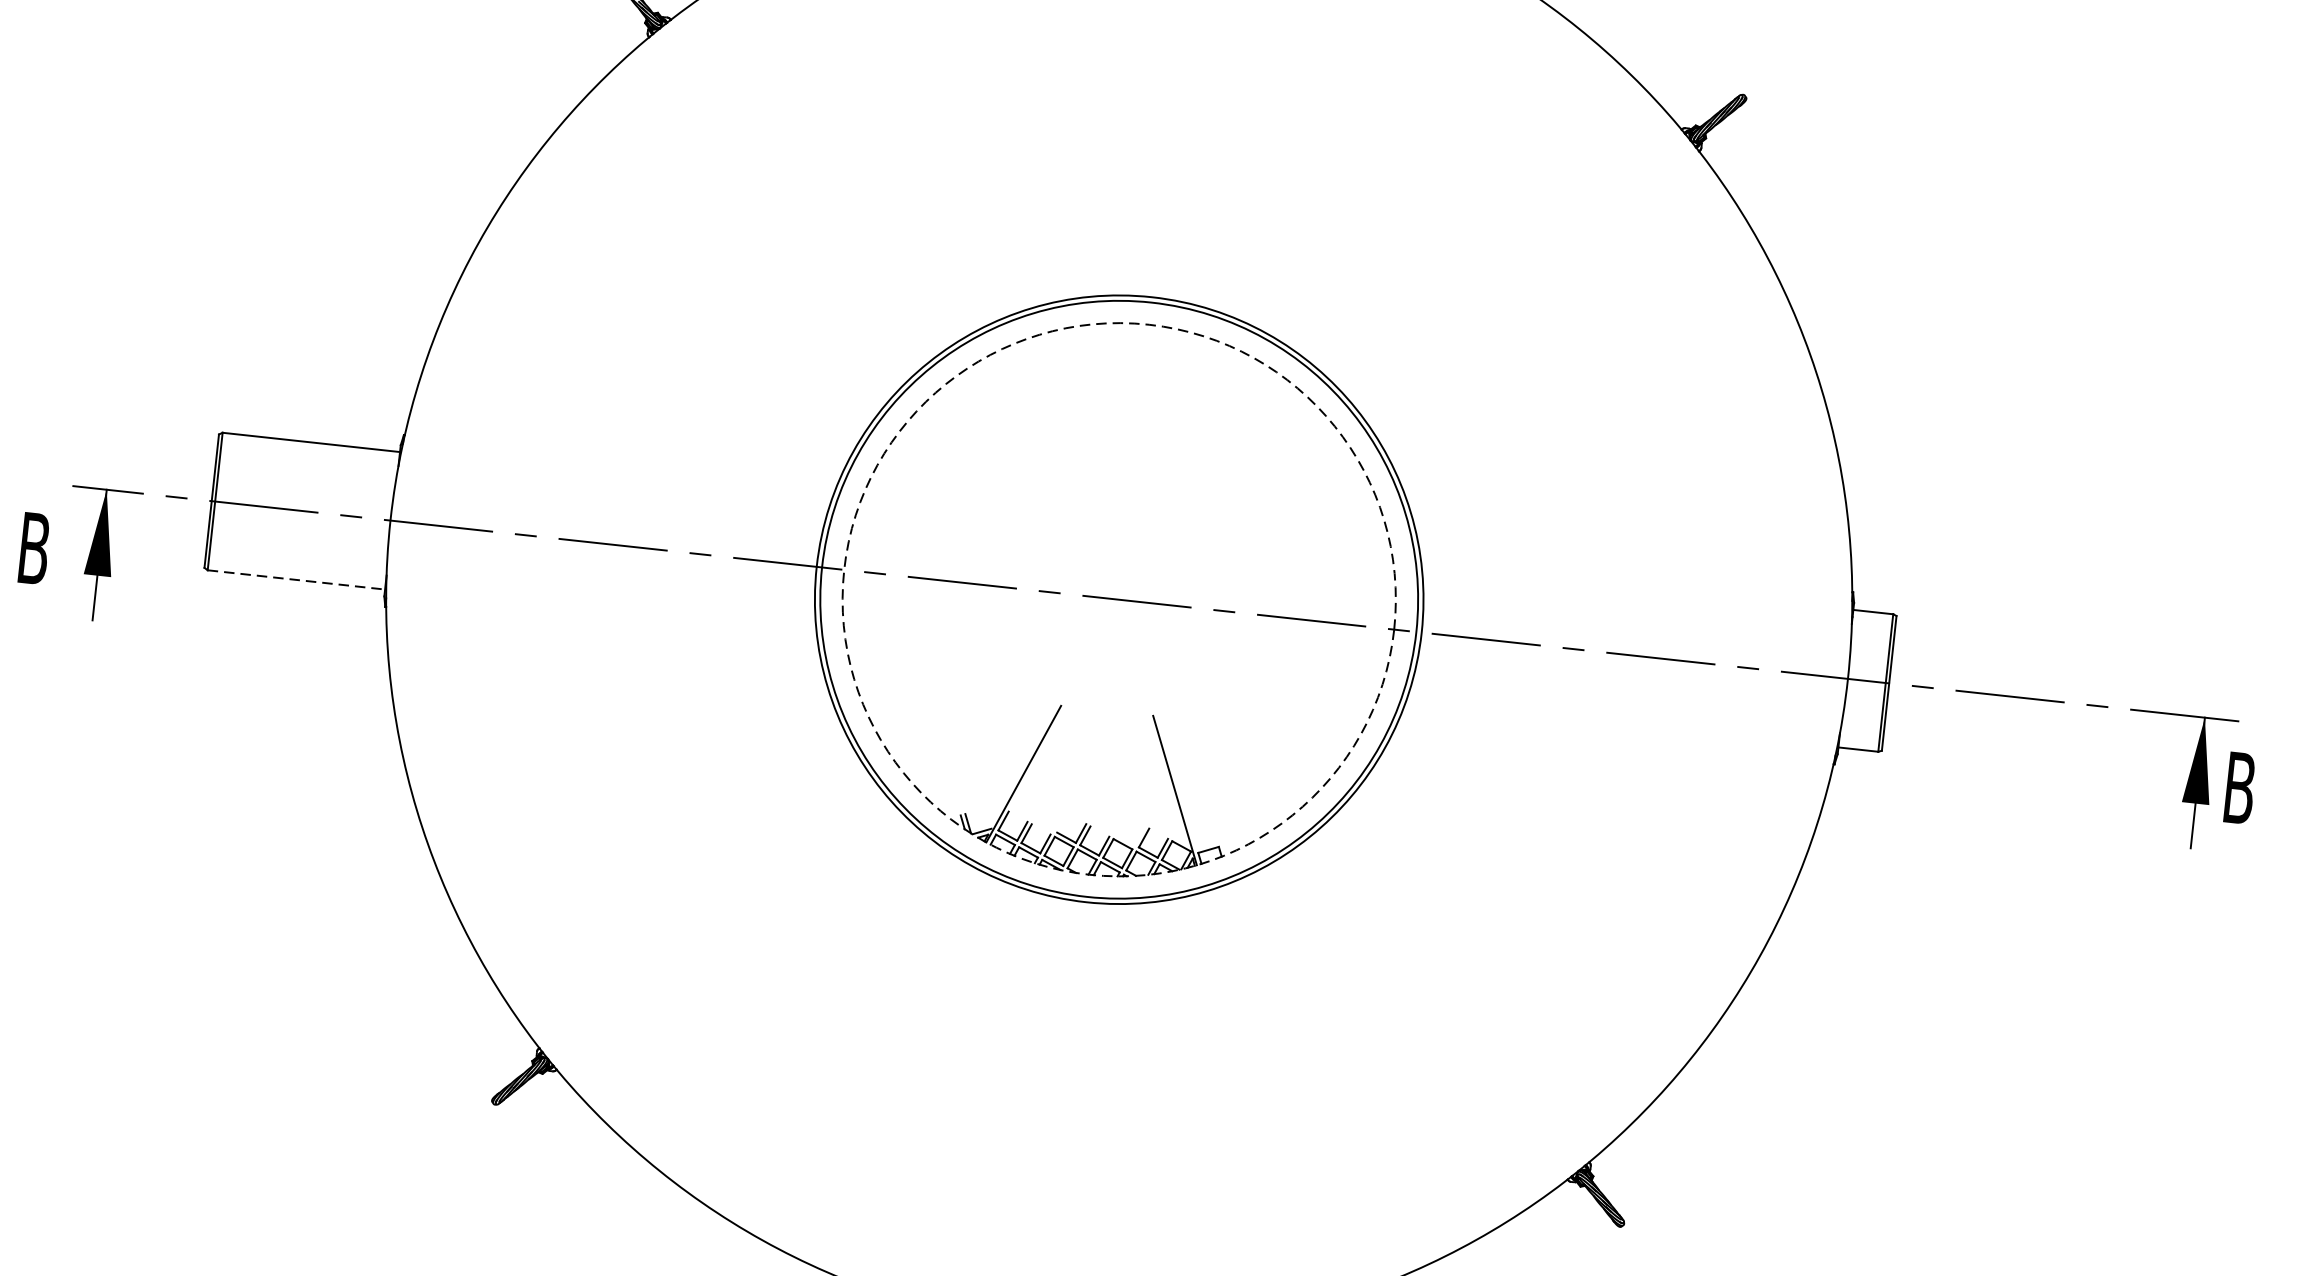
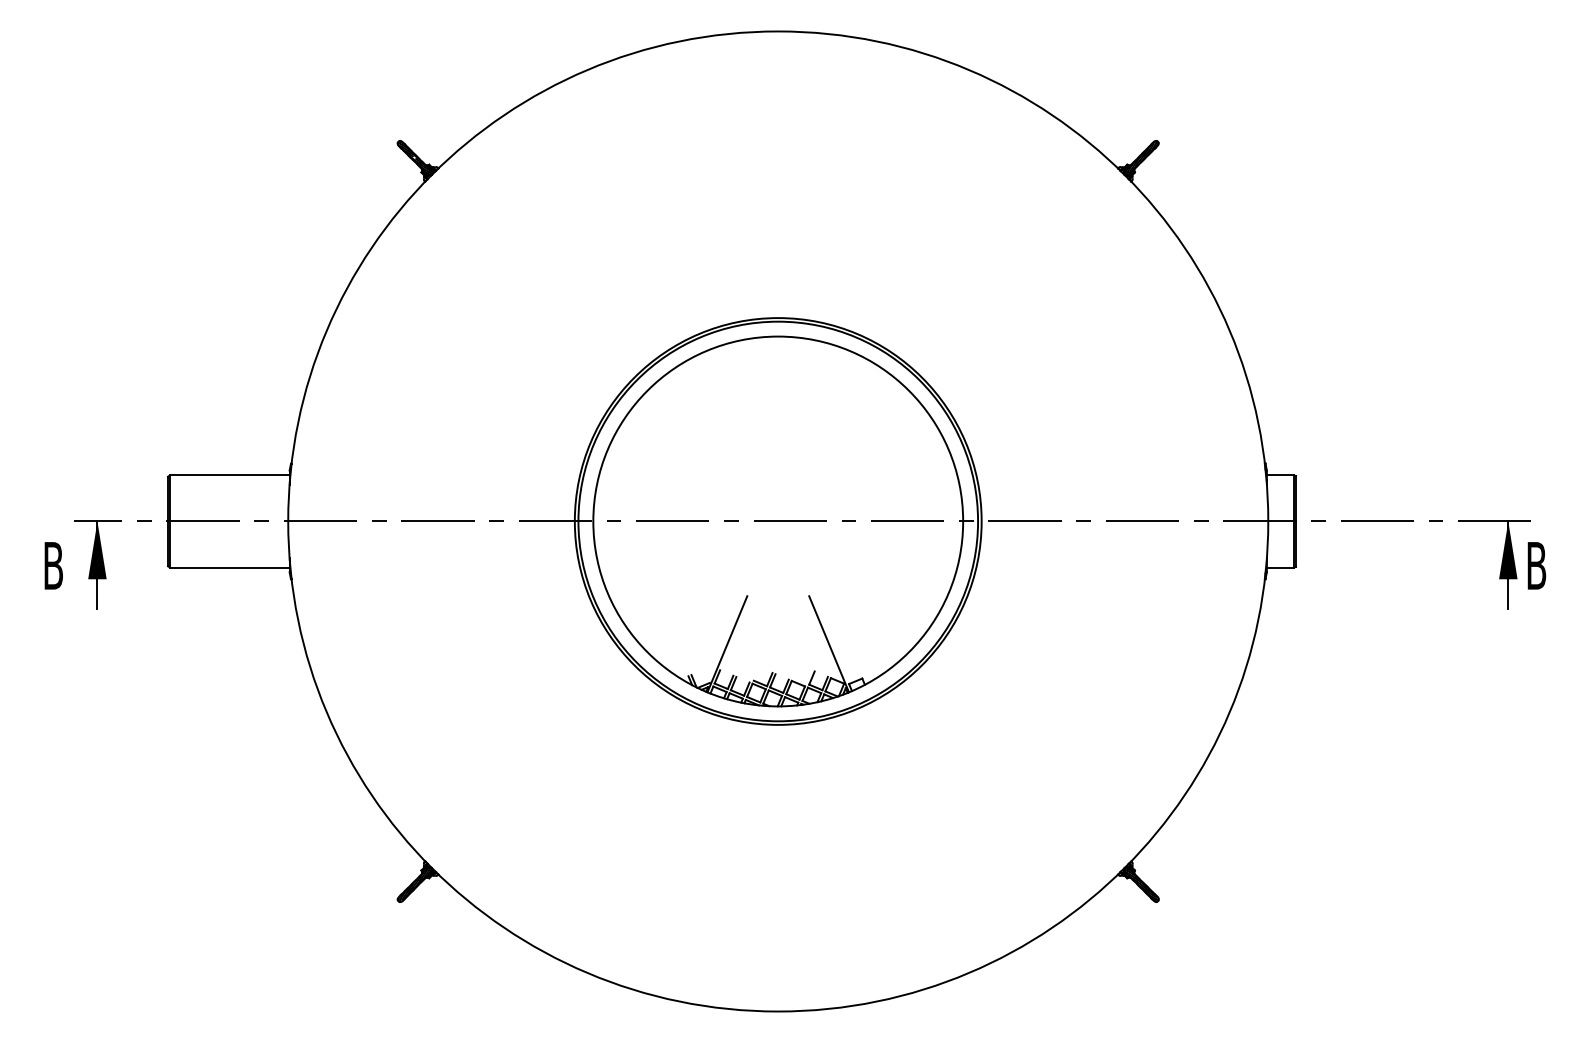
line: (295, 579) -> (229, 567), dashed -> solid
circle: (1119, 599) -> (778, 521), dashed -> solid

